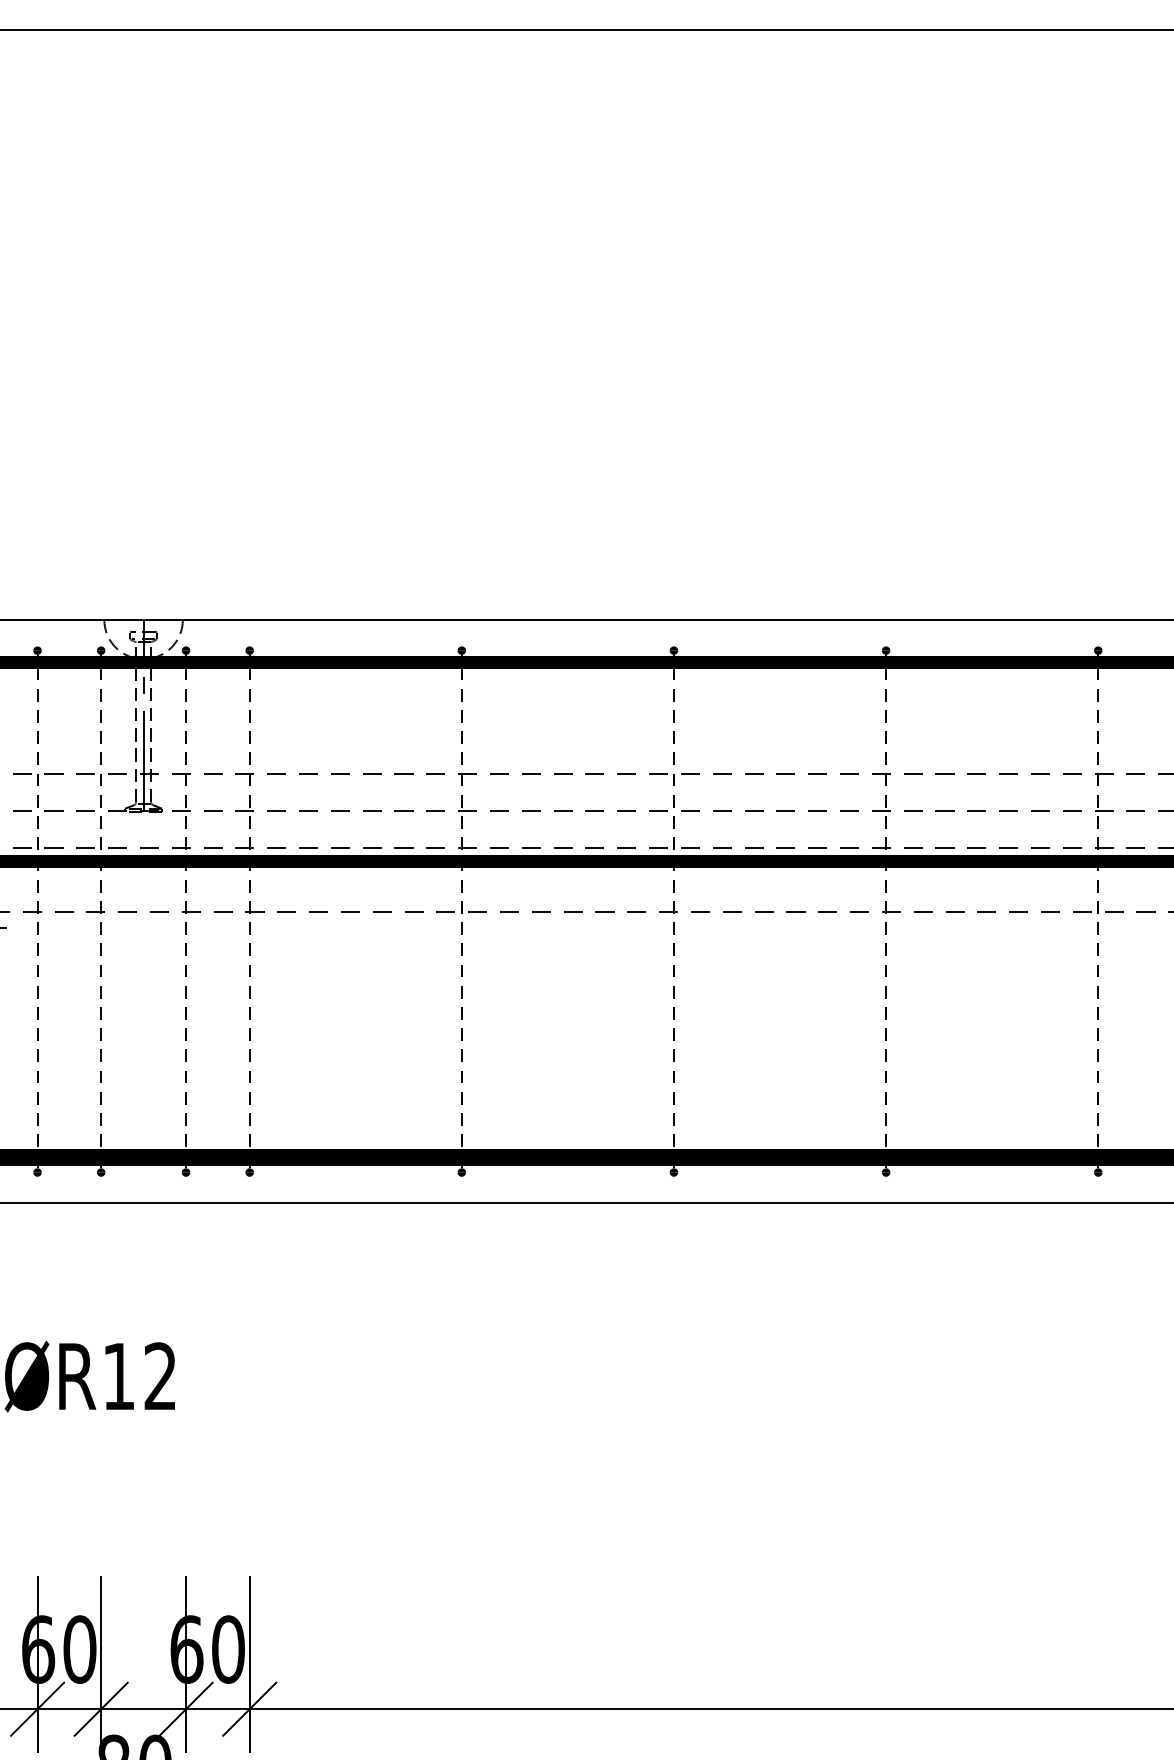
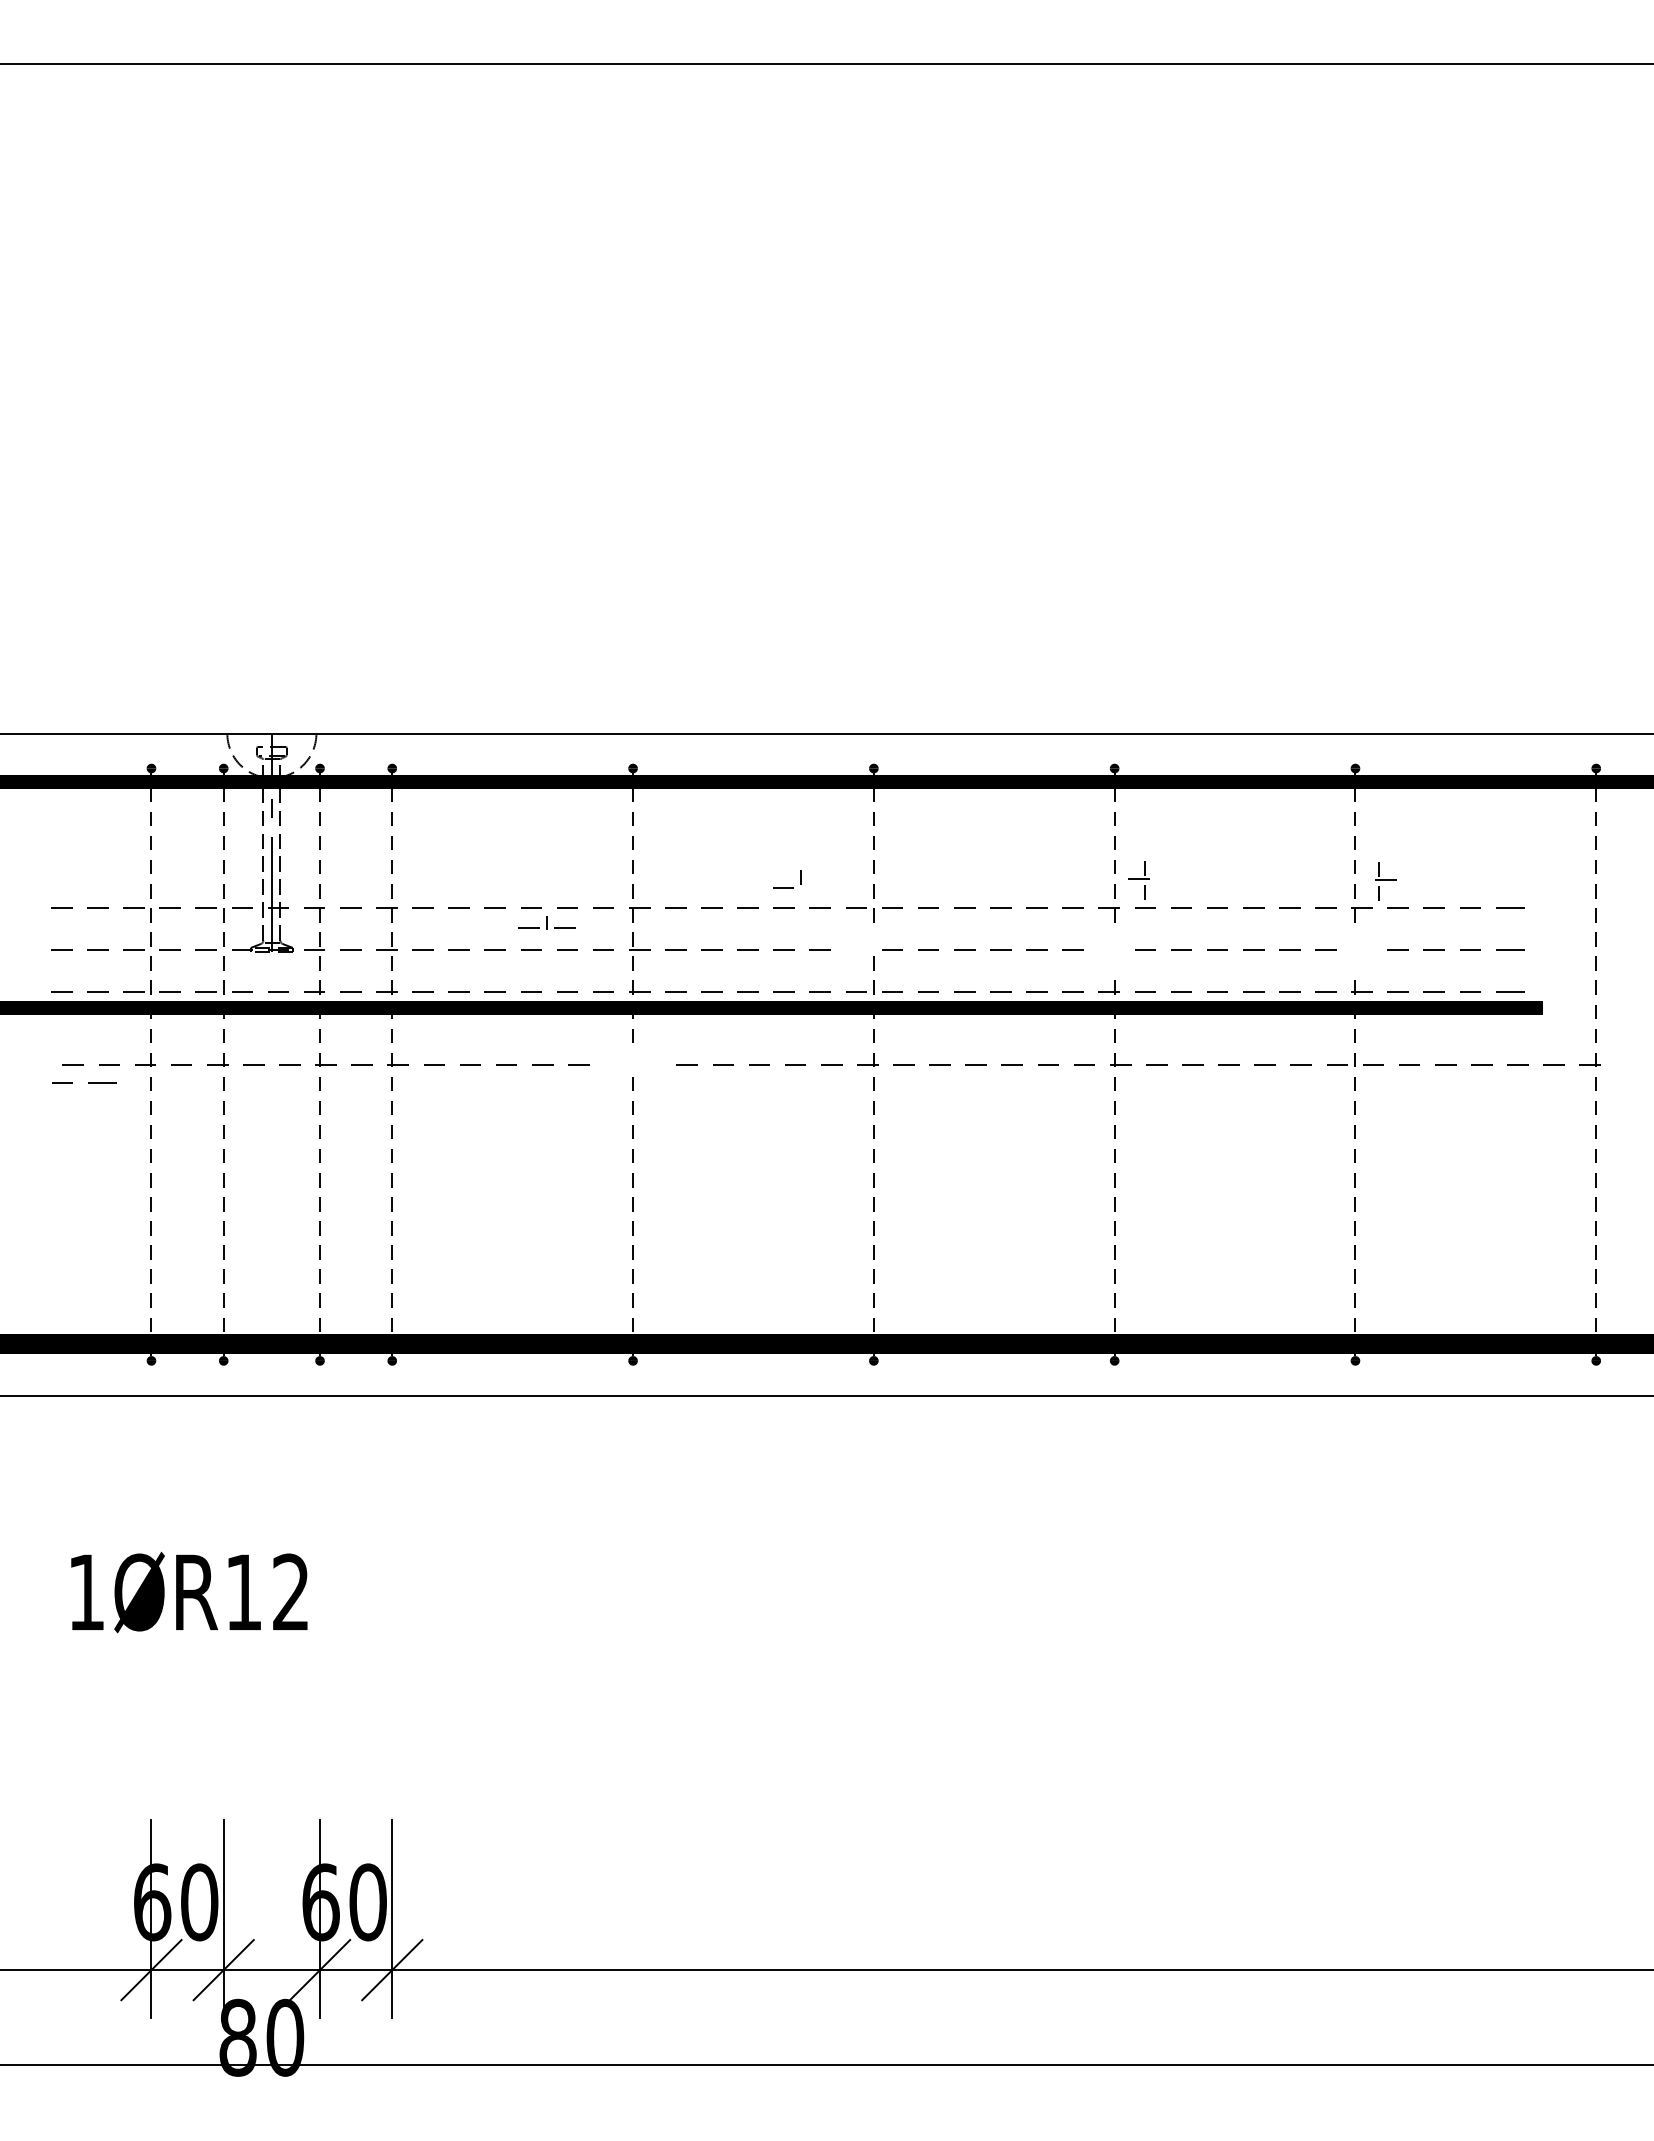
part: (662, 810) -> (787, 887), moved
part: (880, 811) -> (1138, 880), moved
part: (1103, 811) -> (1385, 881), moved
part: (461, 907) -> (546, 922), moved

